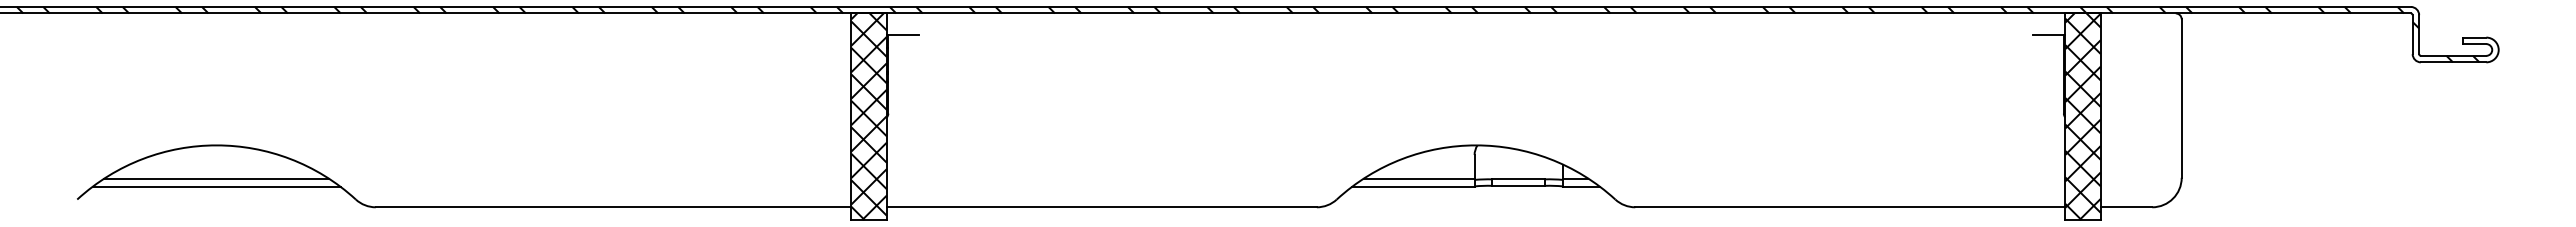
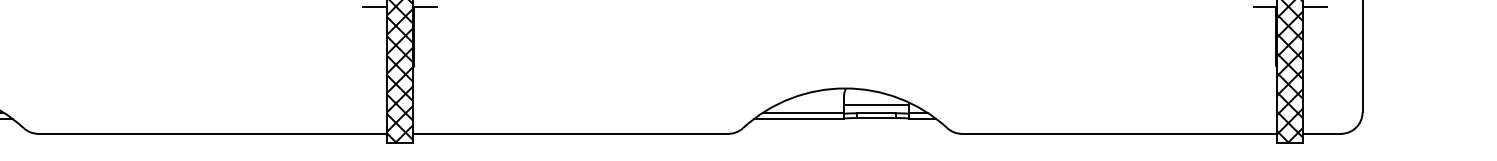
line: (835, 34) -> (375, 7), added
line: (2116, 34) -> (1314, 7), added
line: (1518, 167) -> (876, 104), added

